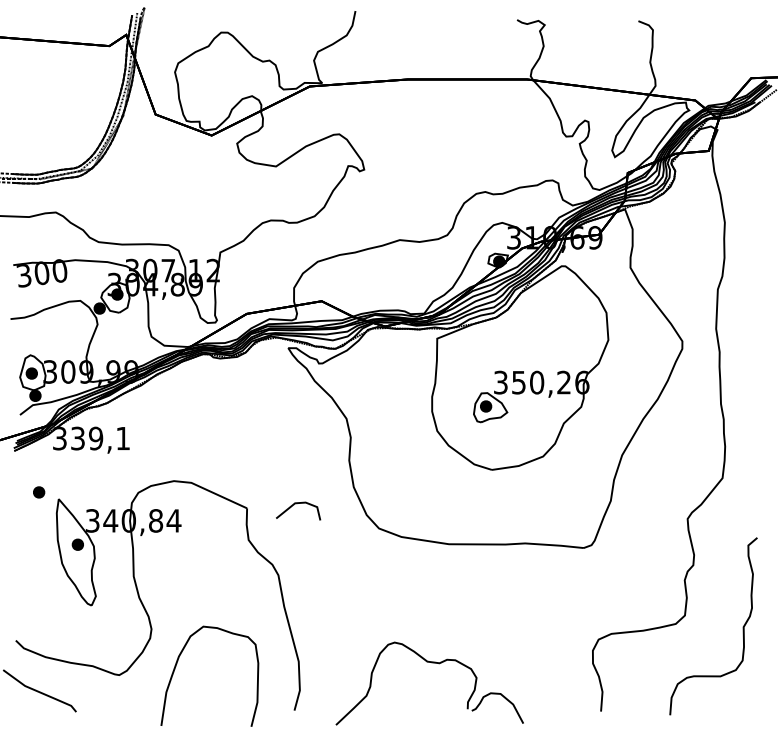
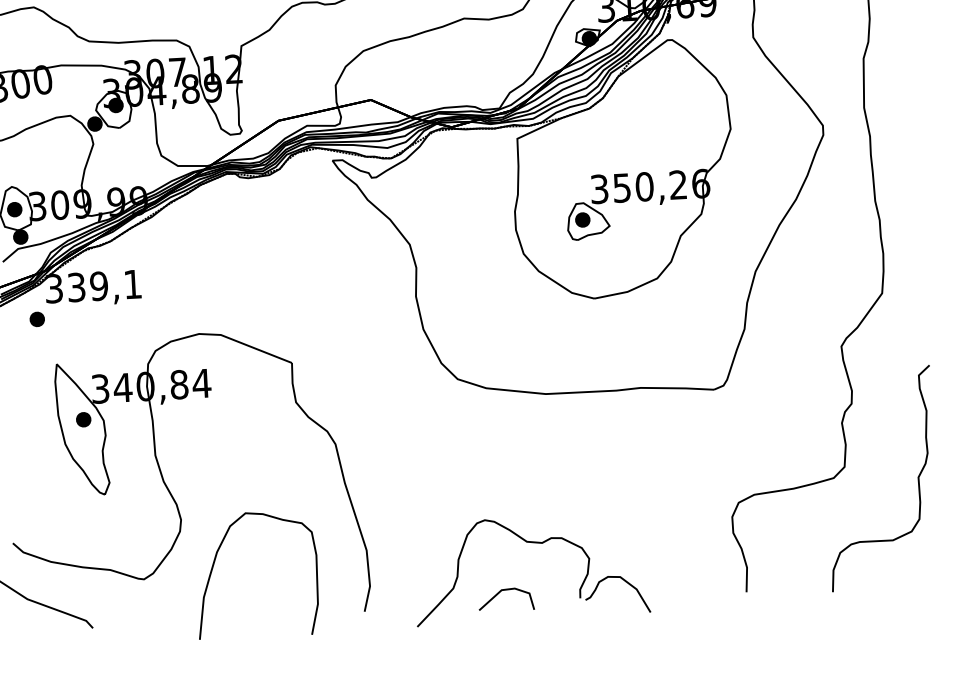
part: (39, 492) -> (37, 319), moved
line: (296, 504) -> (503, 591), moved

